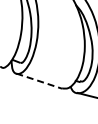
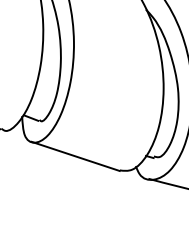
line: (39, 81) -> (76, 157), dashed -> solid

